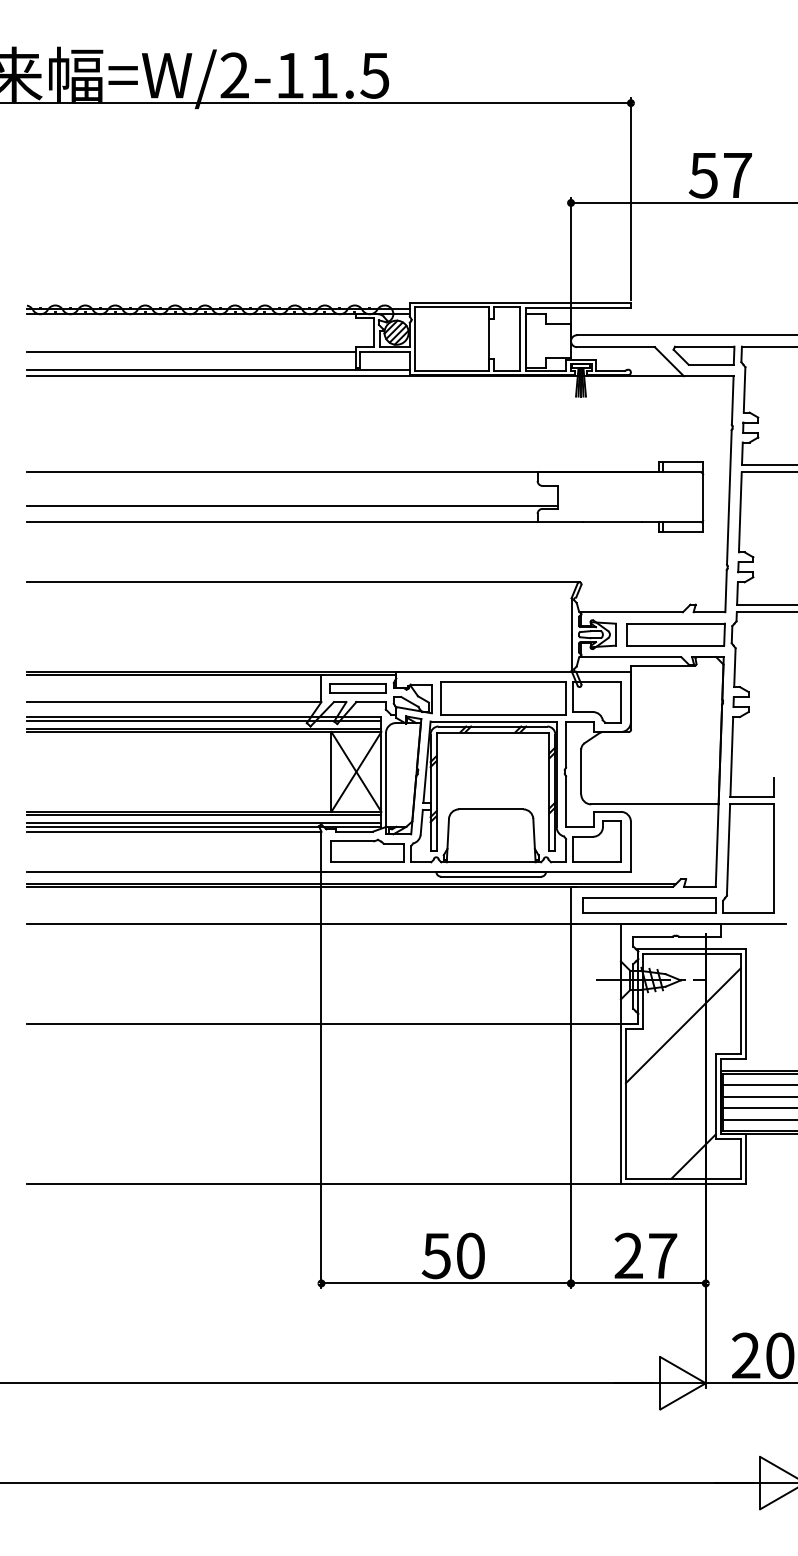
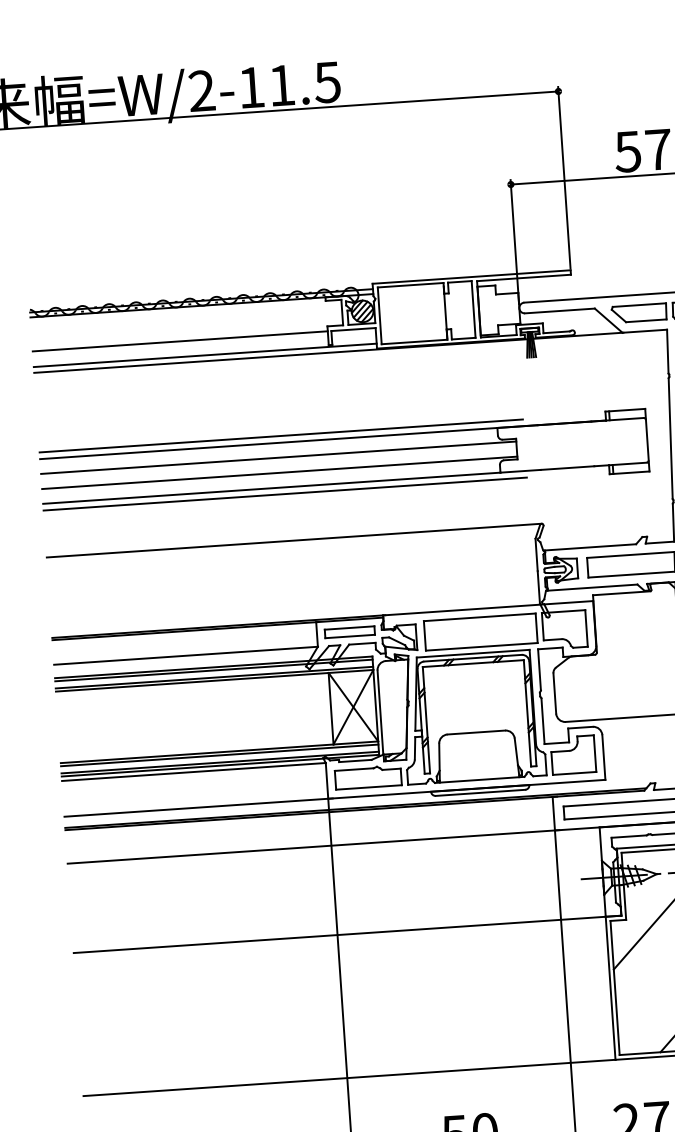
line: (296, 464) -> (280, 435), added
line: (292, 489) -> (278, 458), added
line: (296, 529) -> (284, 493), added

